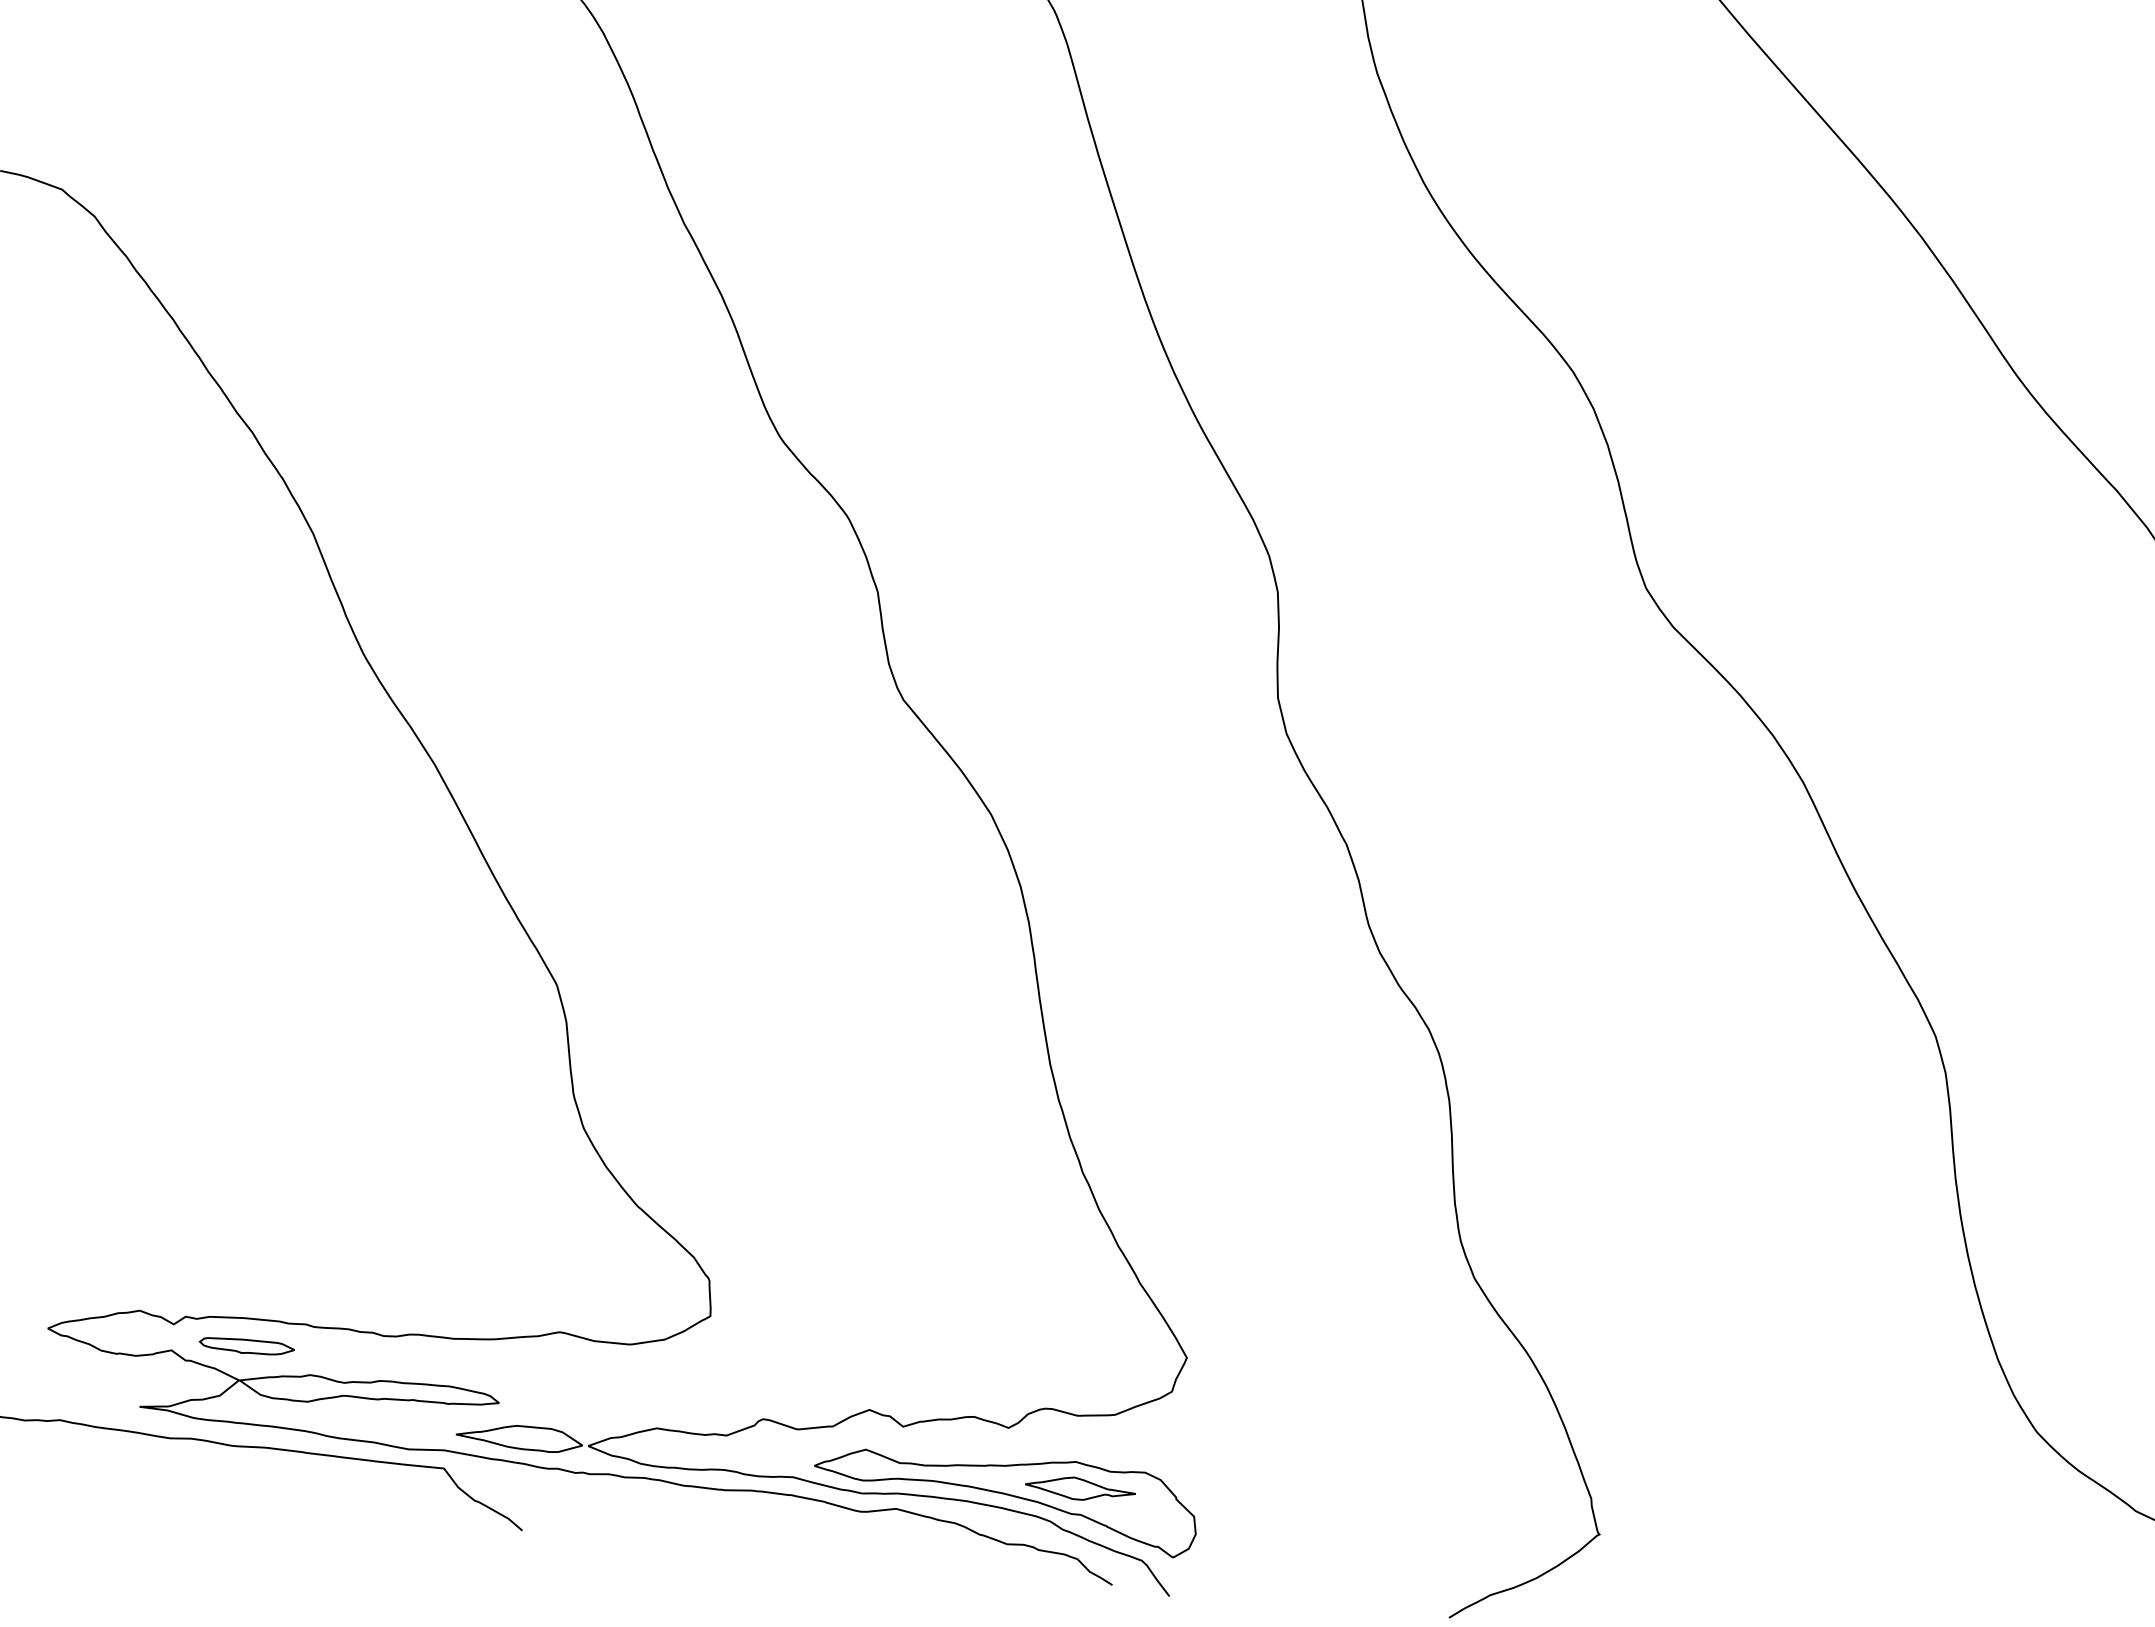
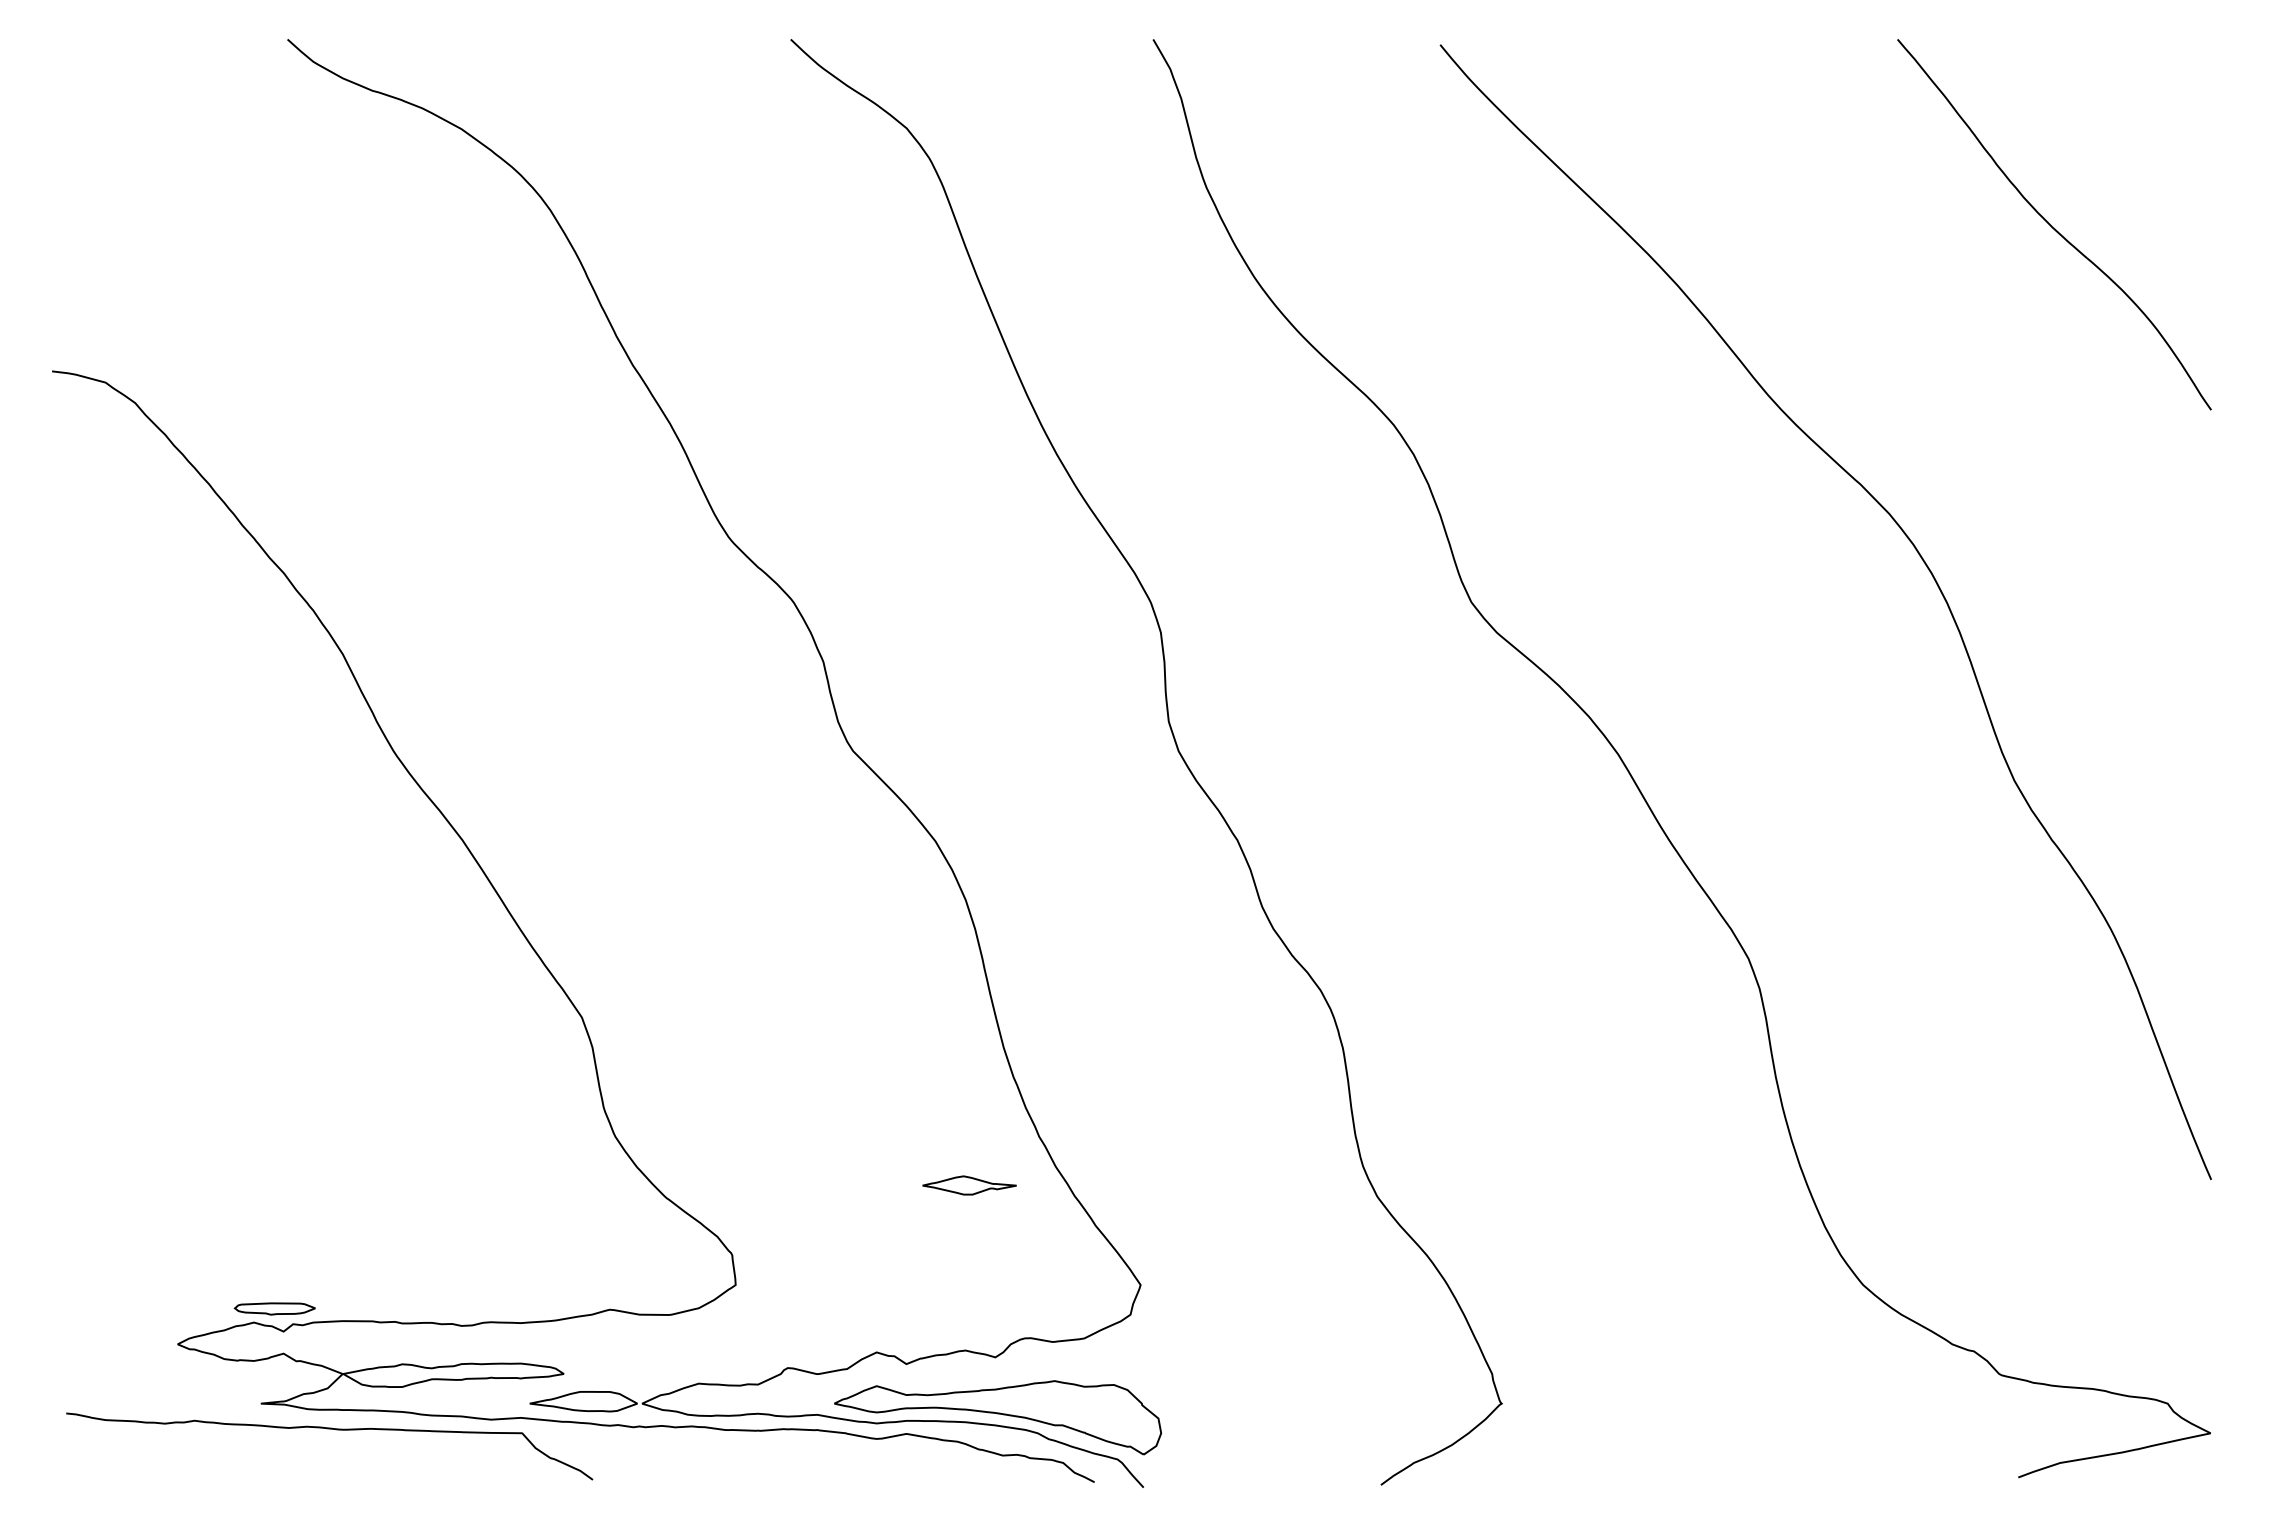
part: (246, 1346) -> (274, 1308), moved
part: (1080, 1488) -> (969, 1185), moved

